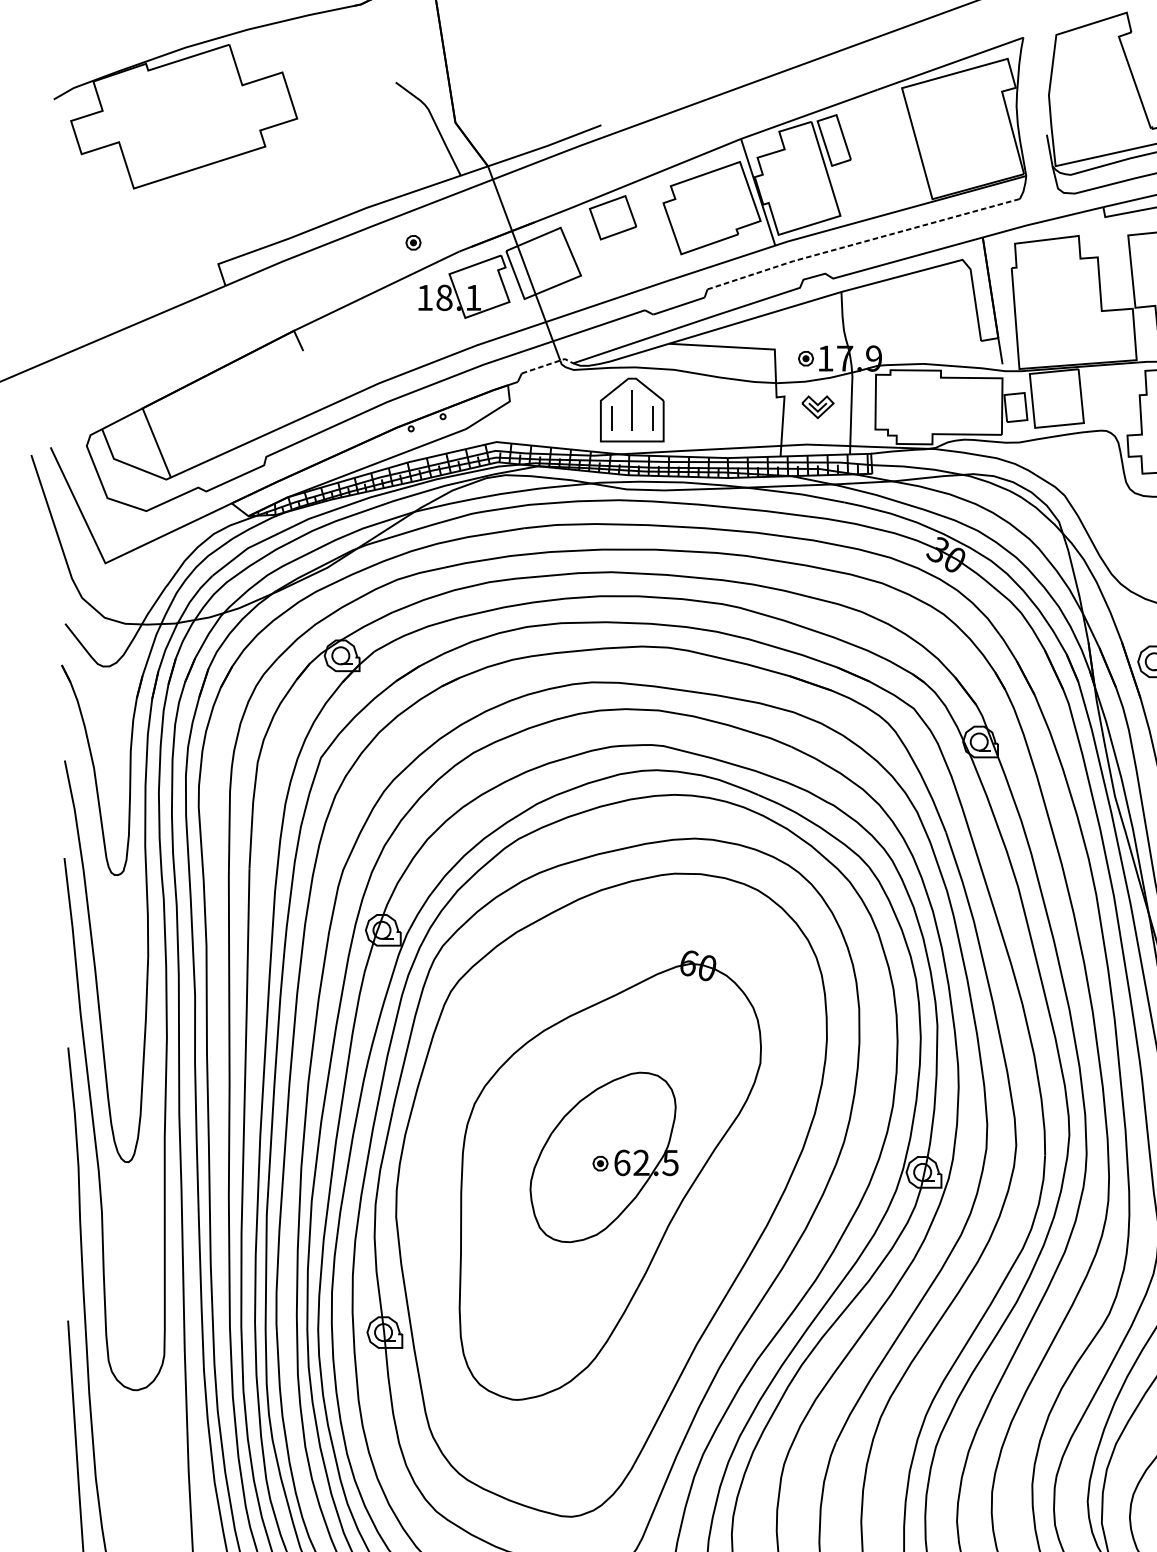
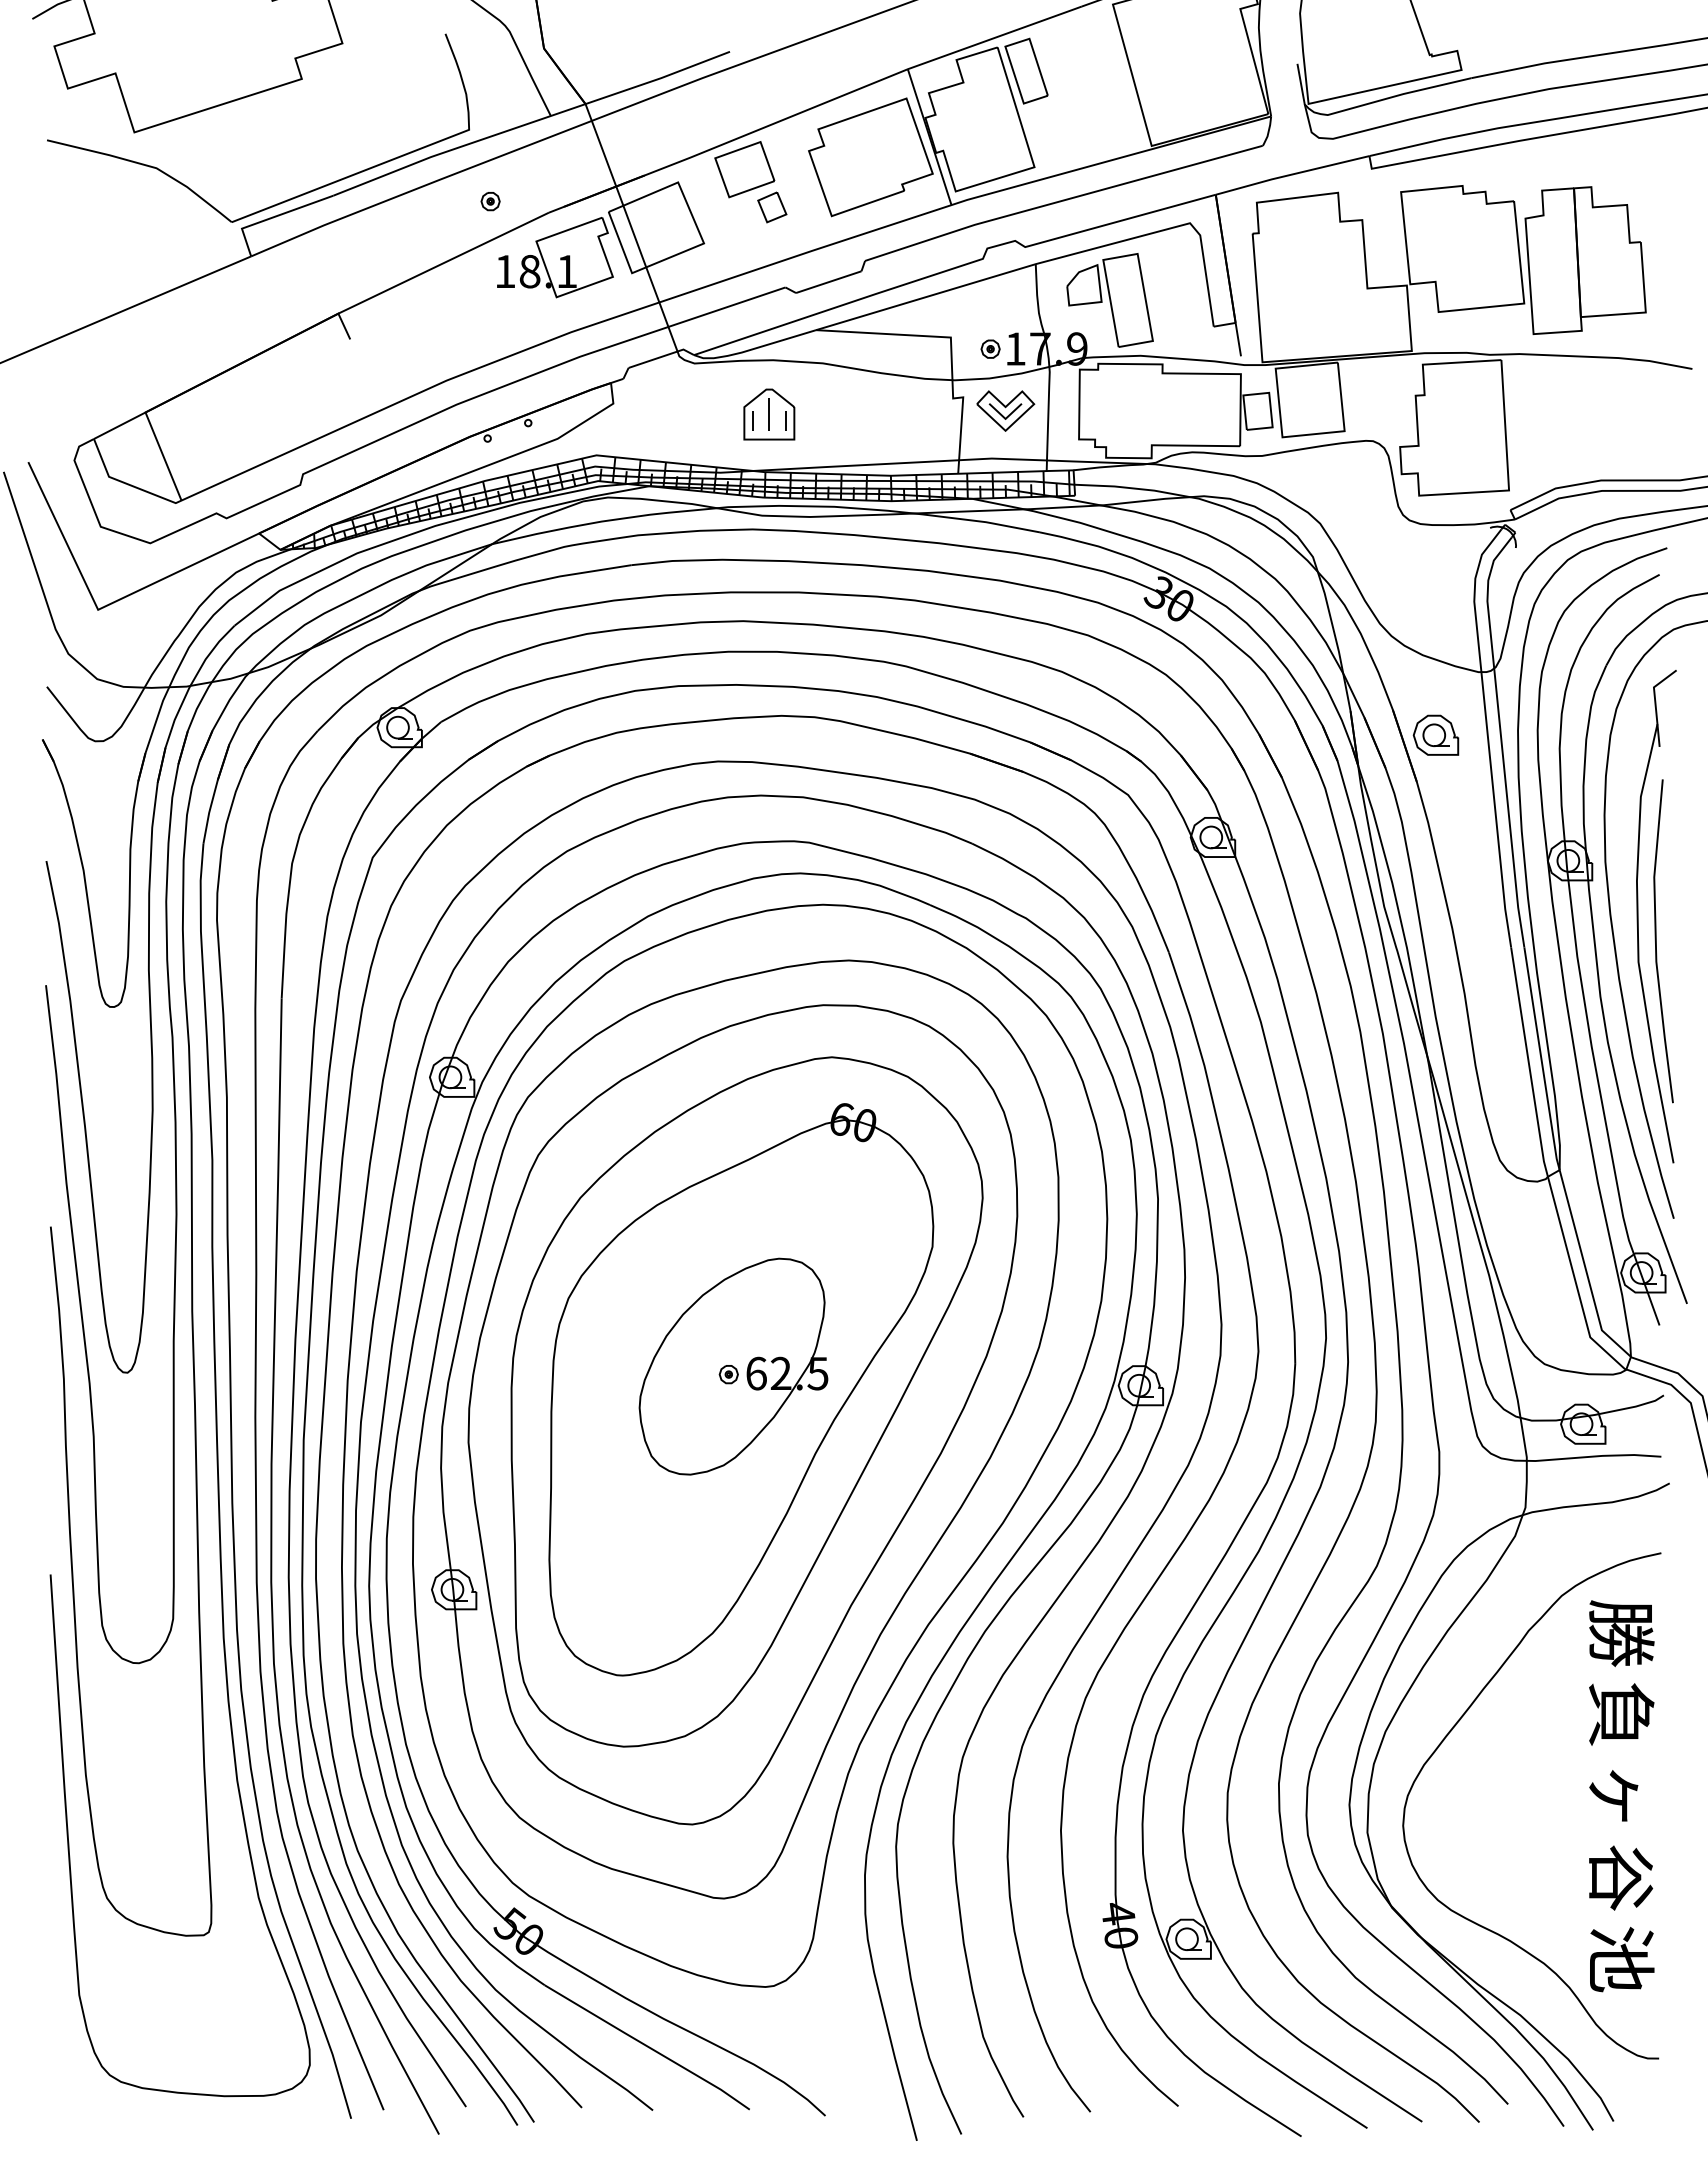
part: (255, 240) -> (289, 198), added
line: (862, 242) -> (1062, 200), dashed -> solid
part: (634, 247) -> (772, 207), added
part: (899, 320) -> (1109, 300), added
line: (548, 364) -> (662, 356), dashed -> solid
part: (817, 406) -> (1005, 410), size x1.43
part: (632, 409) -> (769, 414), size x0.62
part: (614, 1184) -> (746, 1401), added

